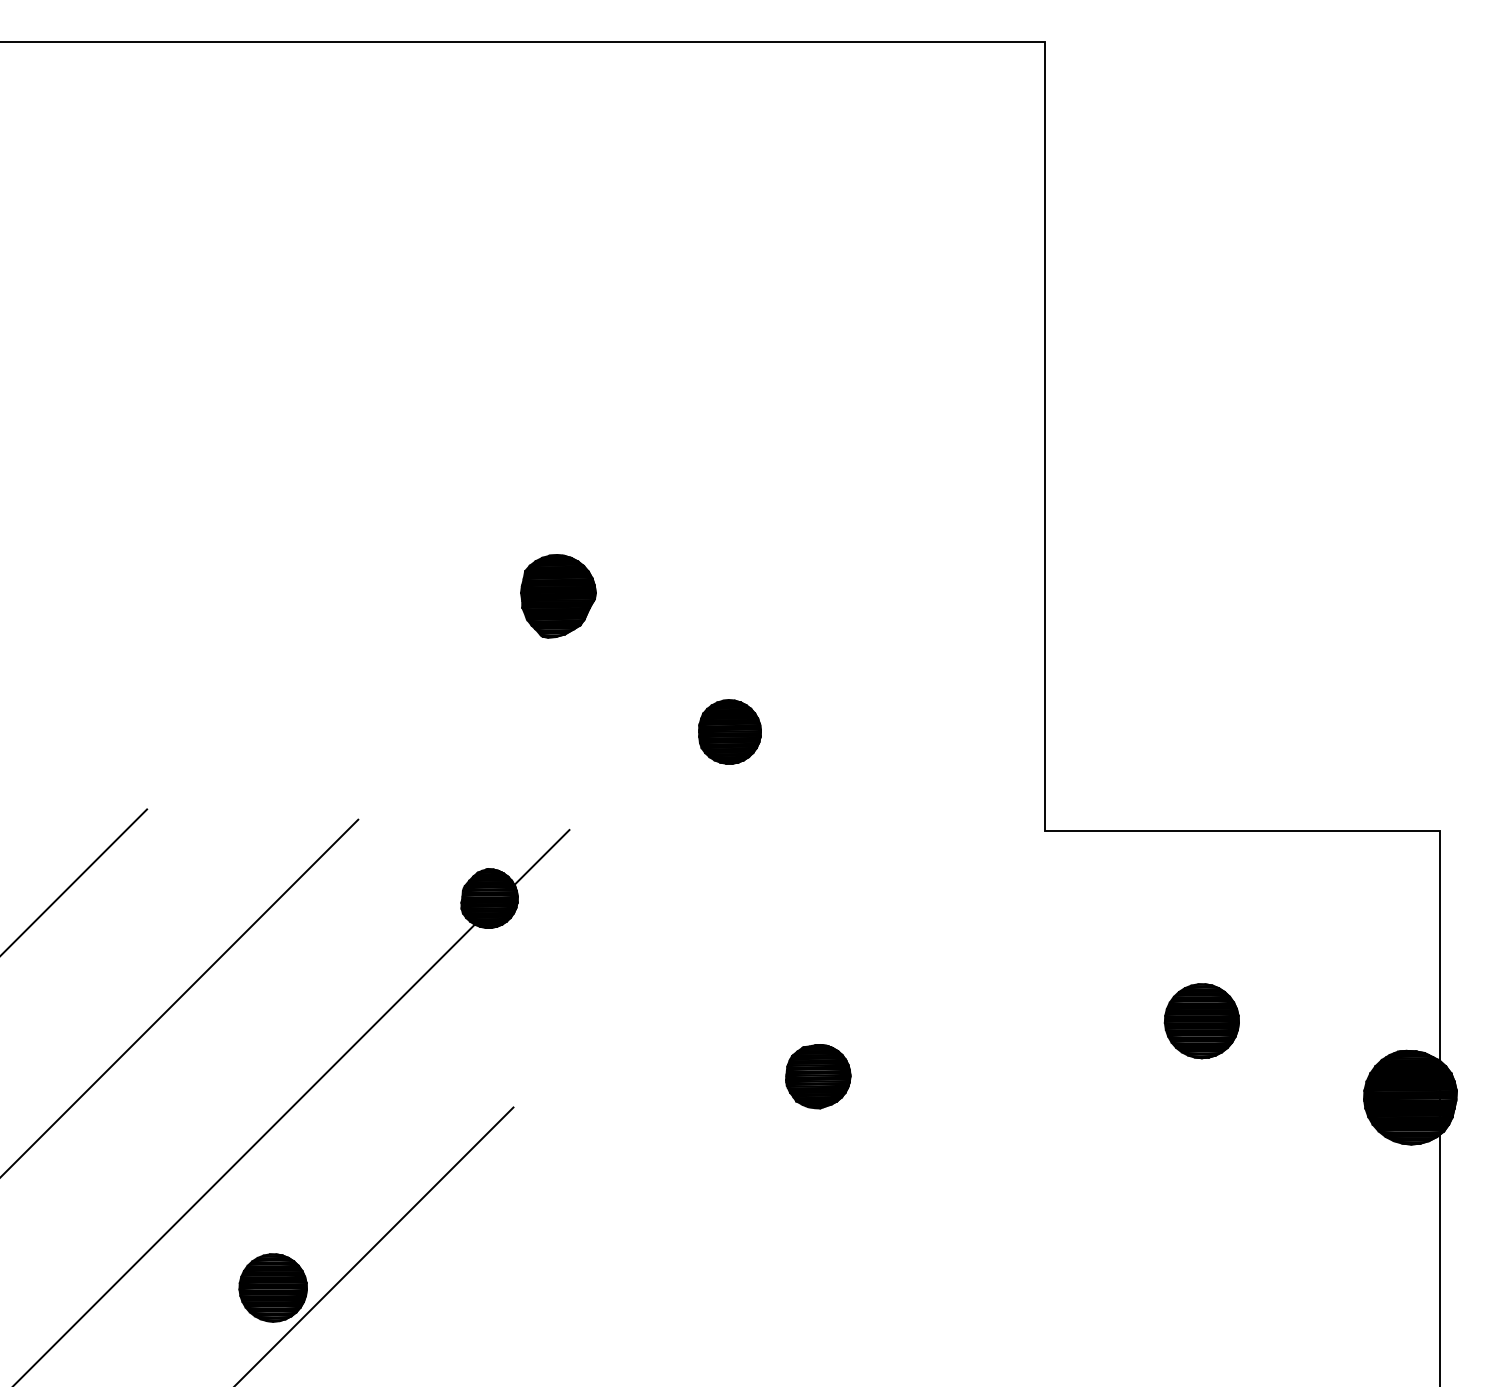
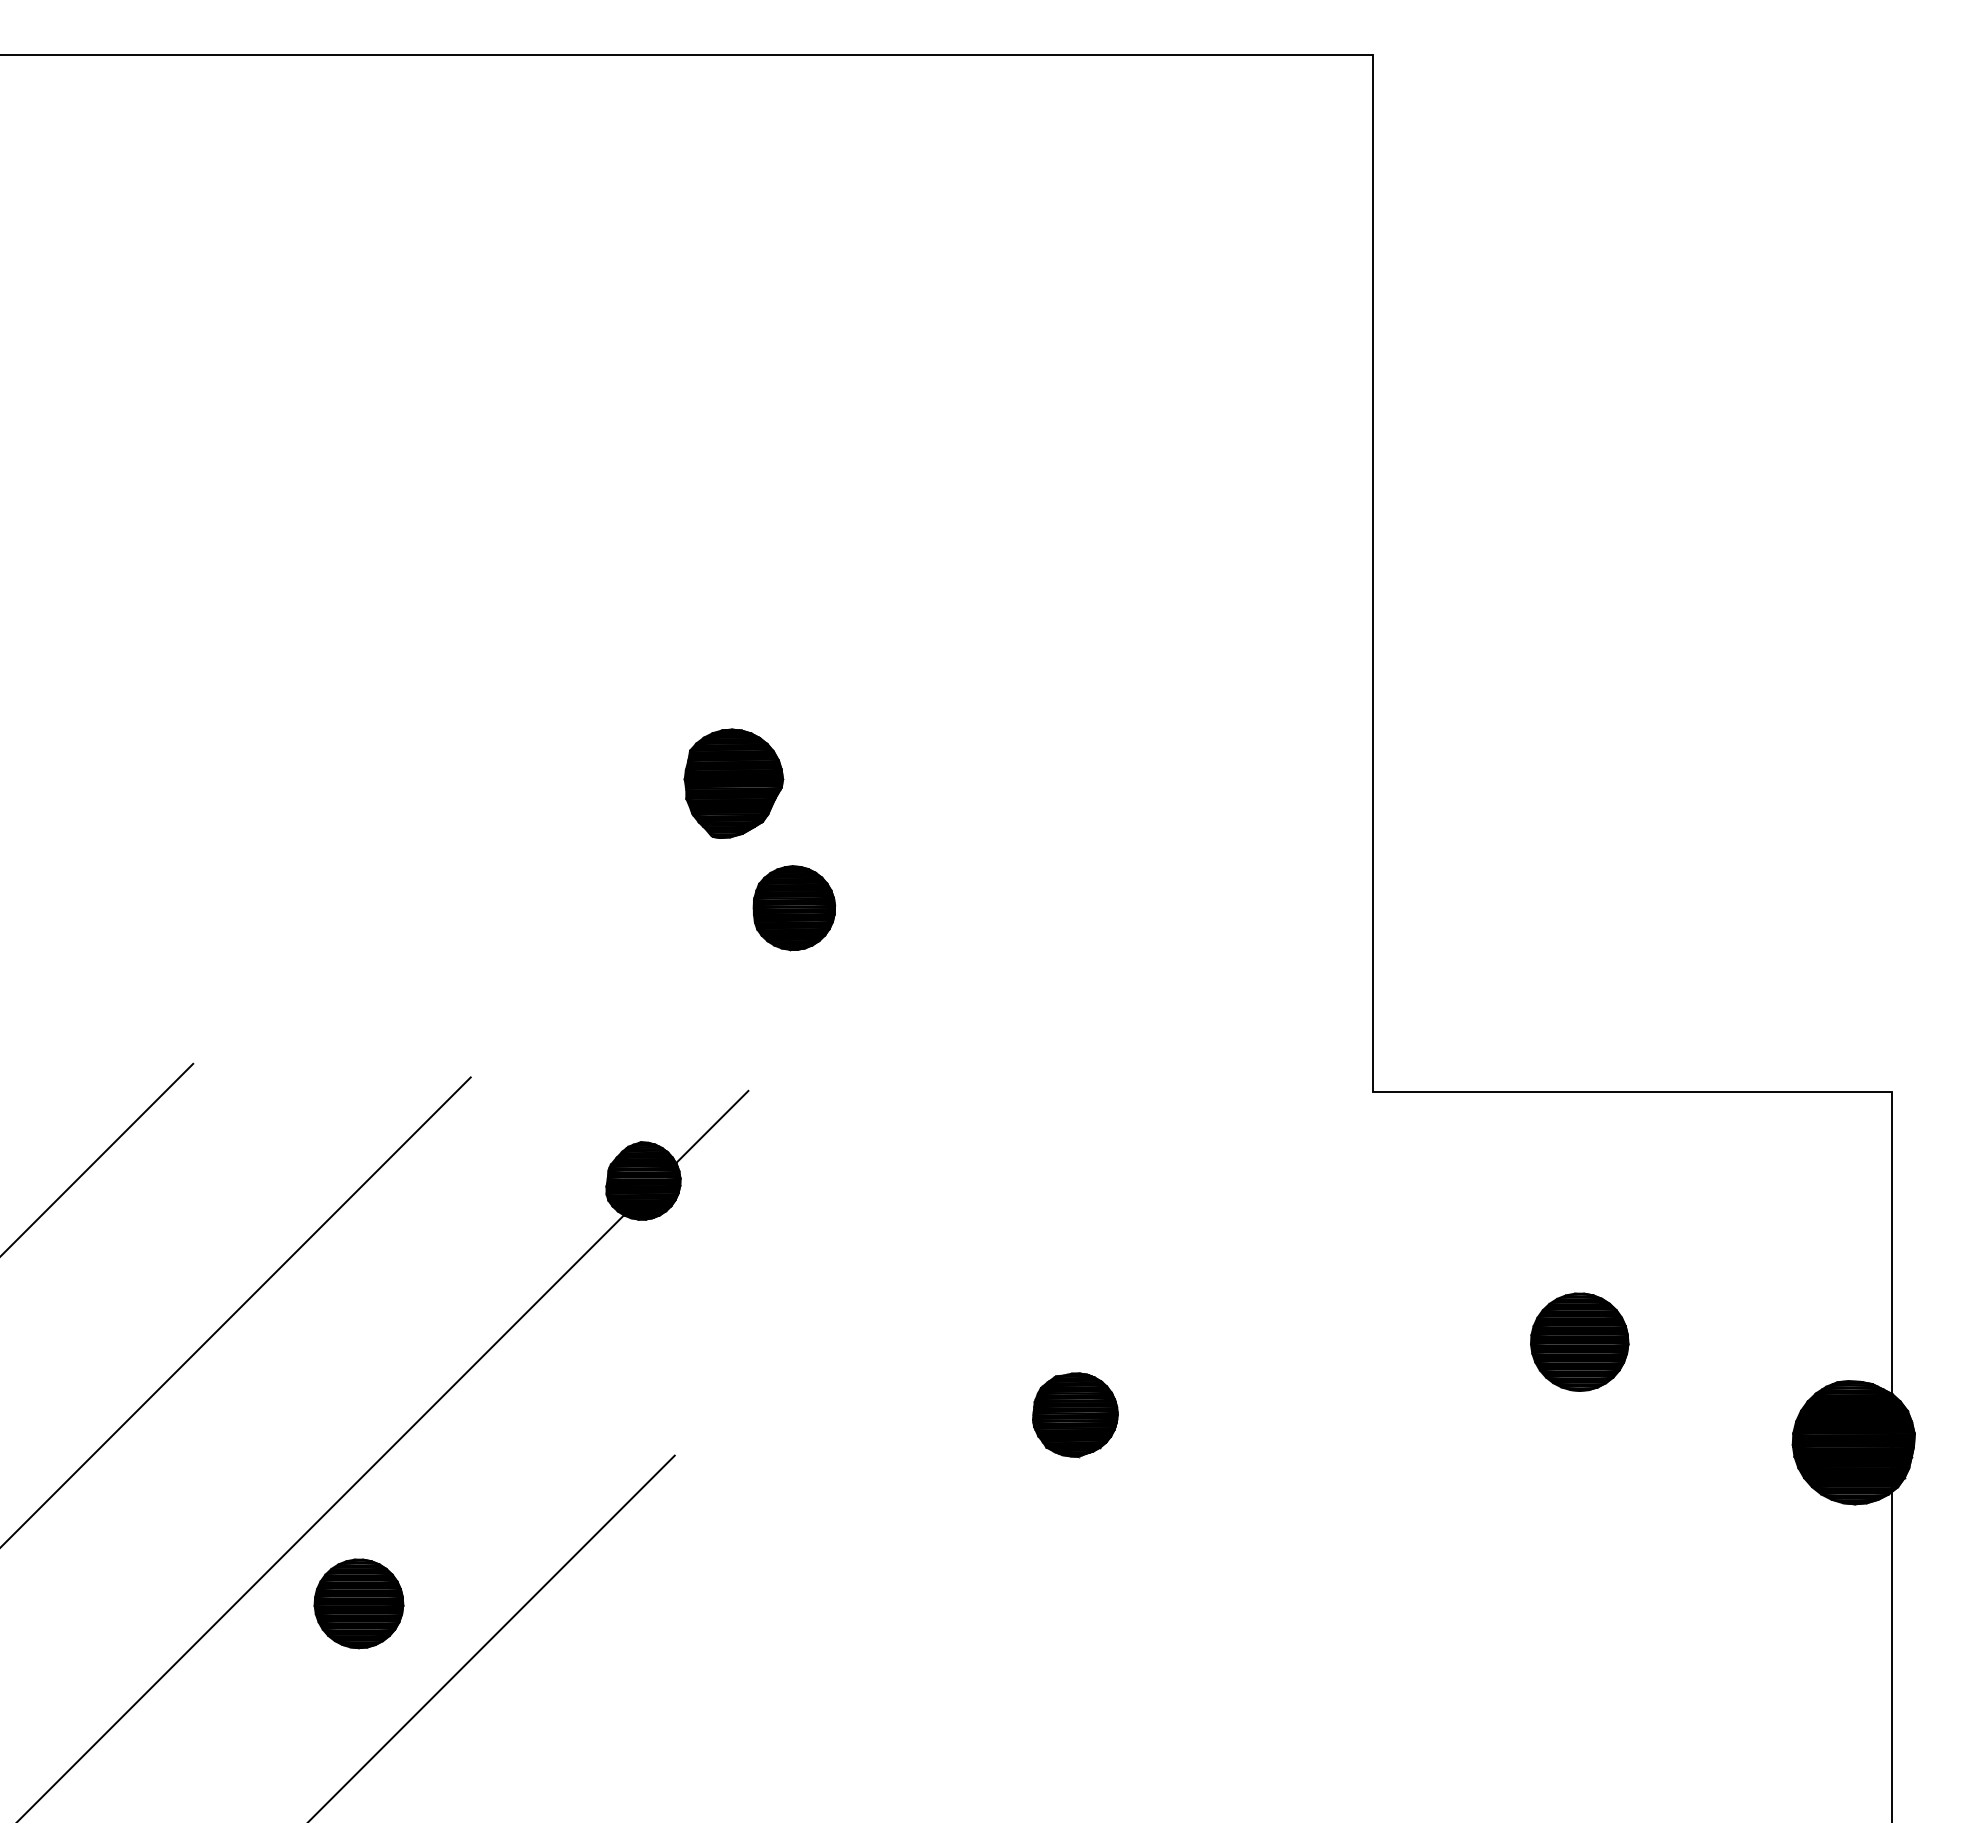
part: (730, 732) -> (794, 908), moved
part: (272, 1287) -> (358, 1603), moved

